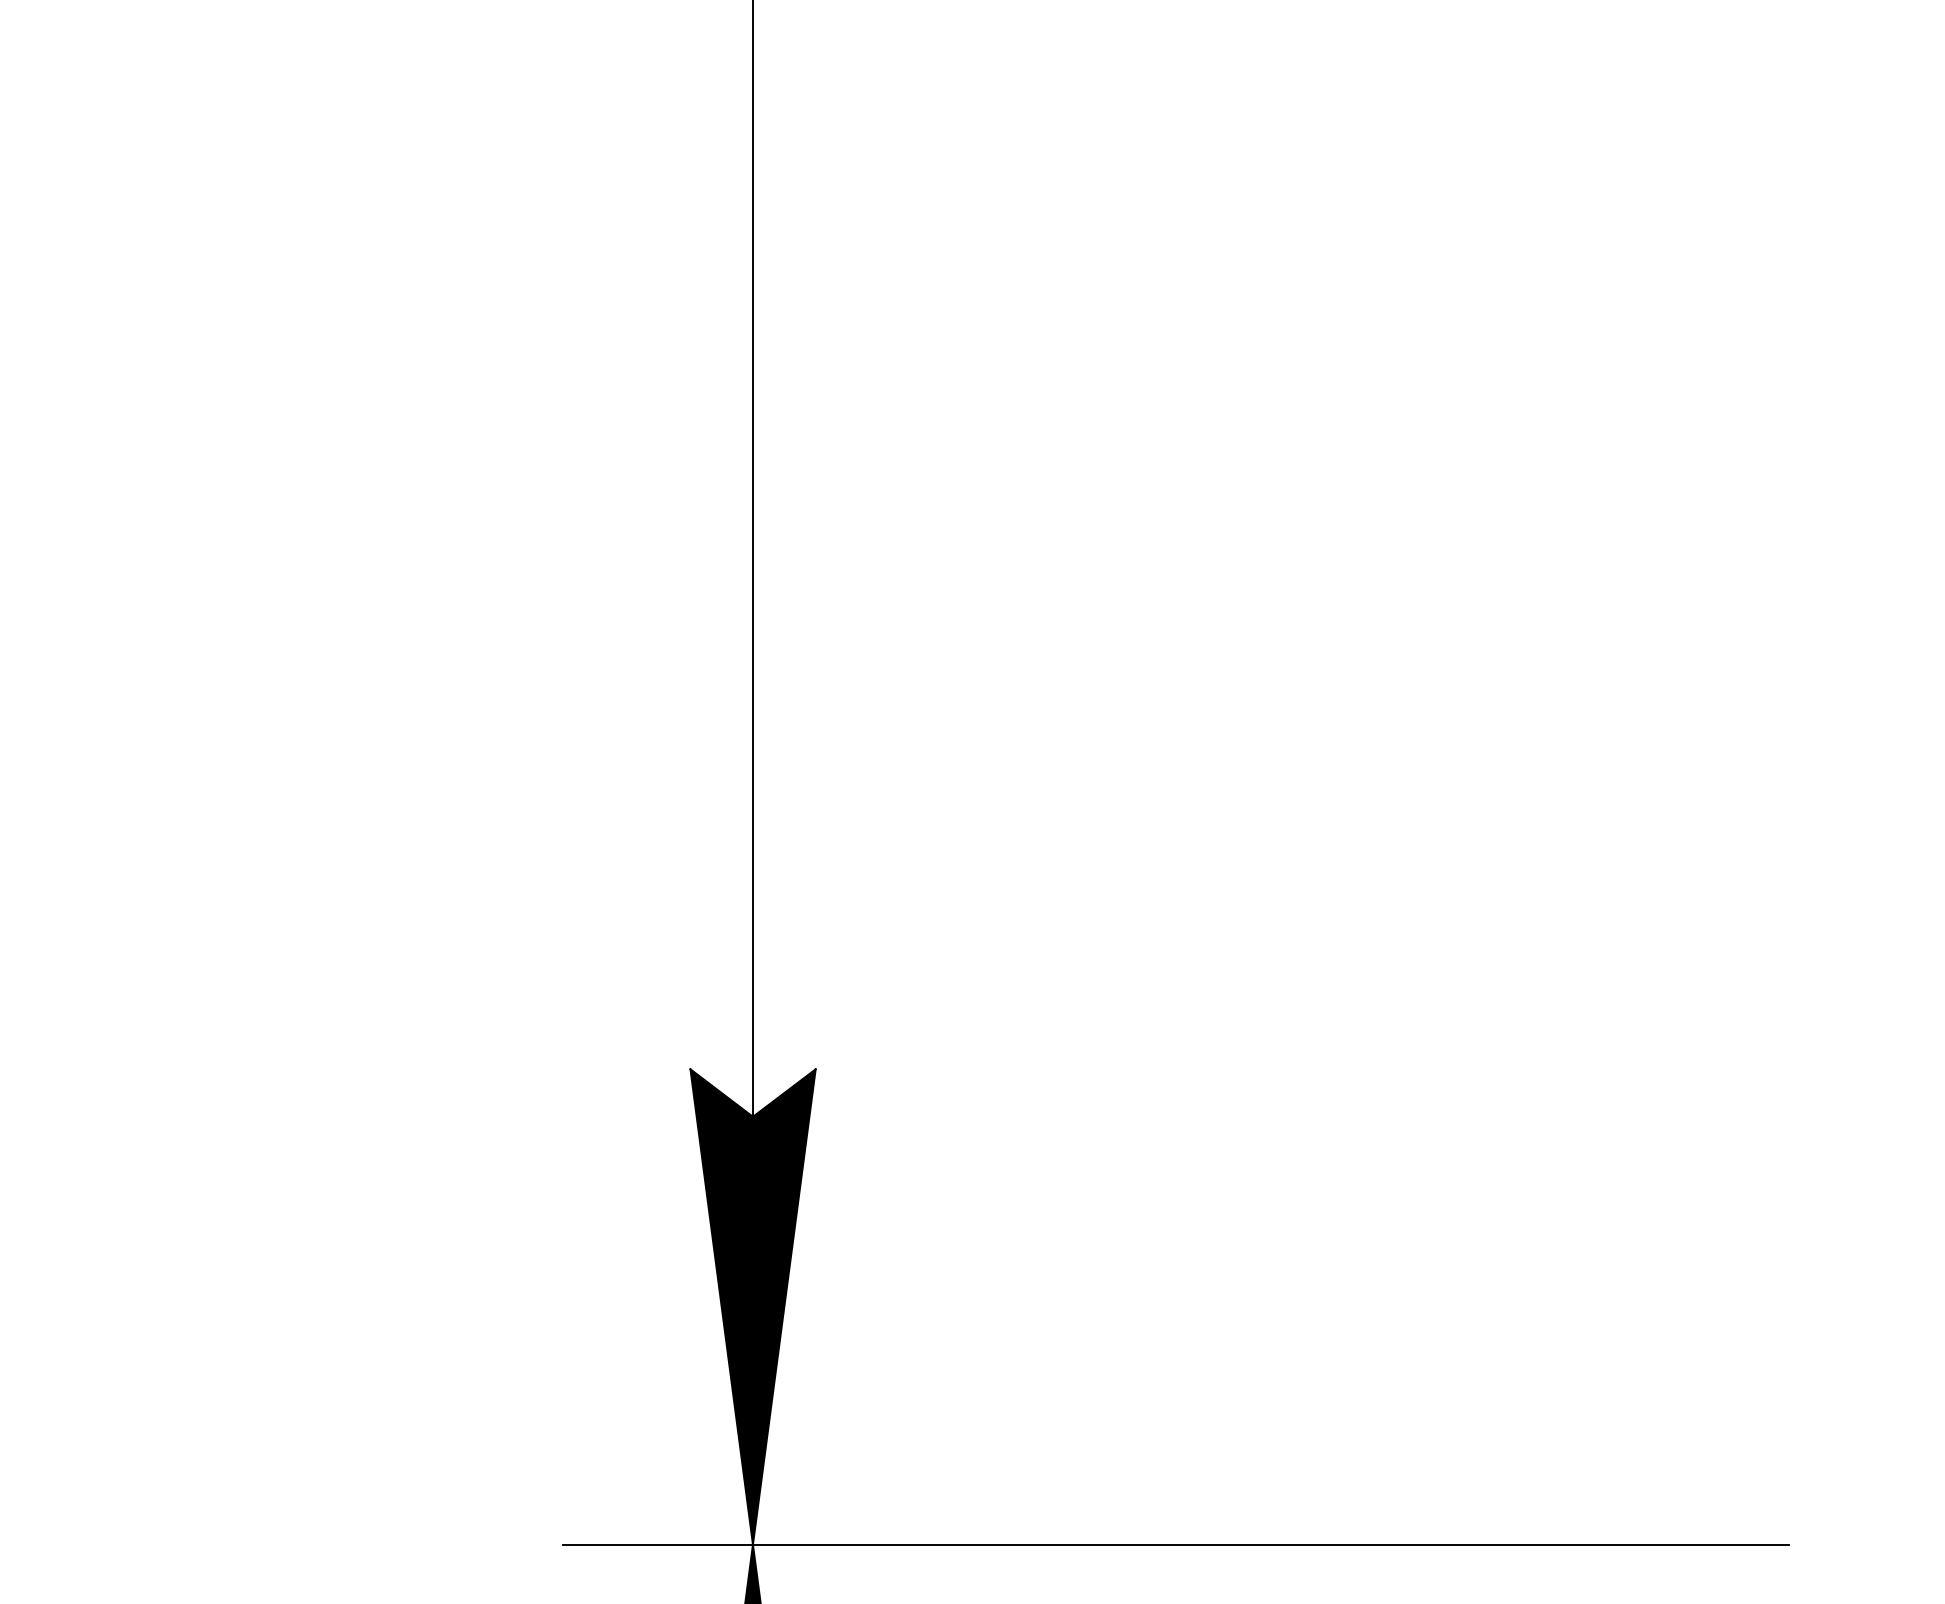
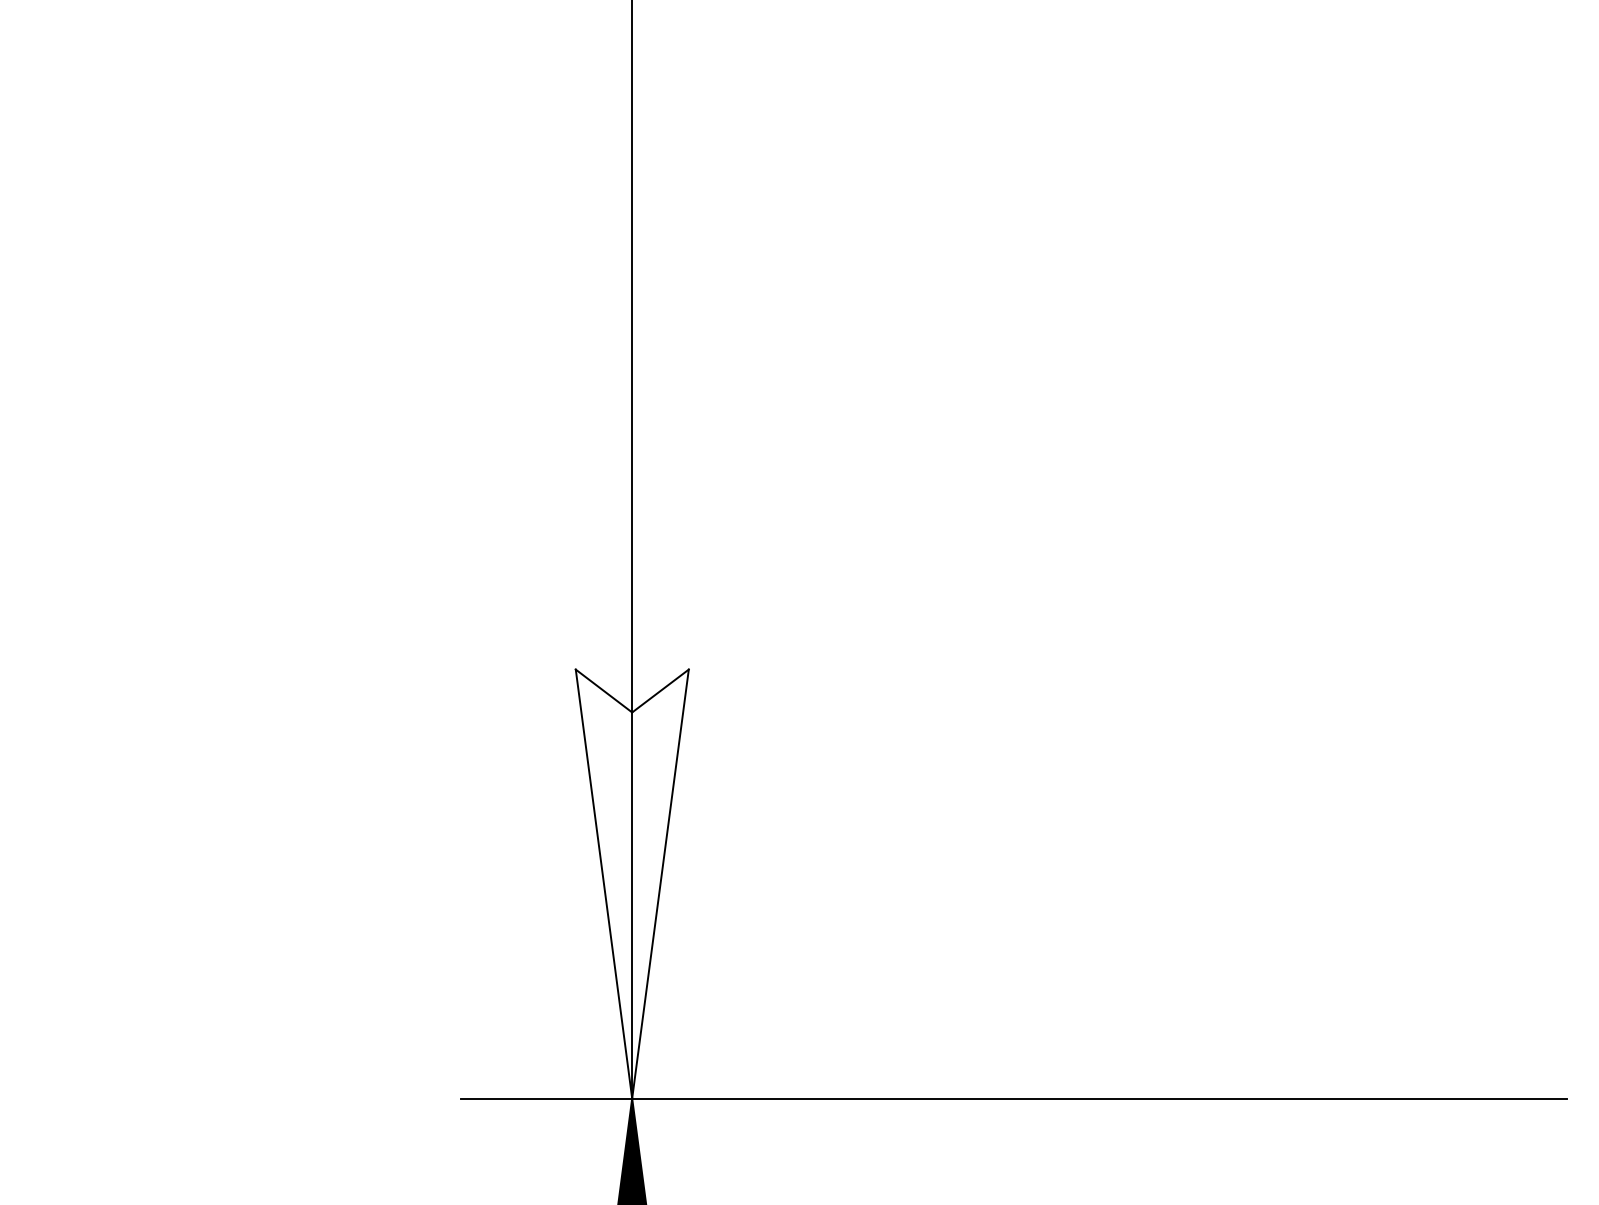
fill: (752, 1306) -> (631, 883), removed

